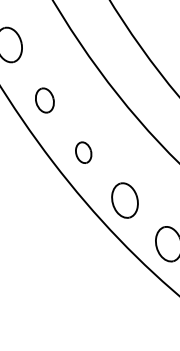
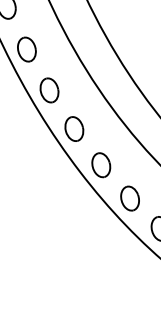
part: (45, 99) -> (74, 128), size x1.43
part: (83, 152) -> (101, 165), size x1.67

